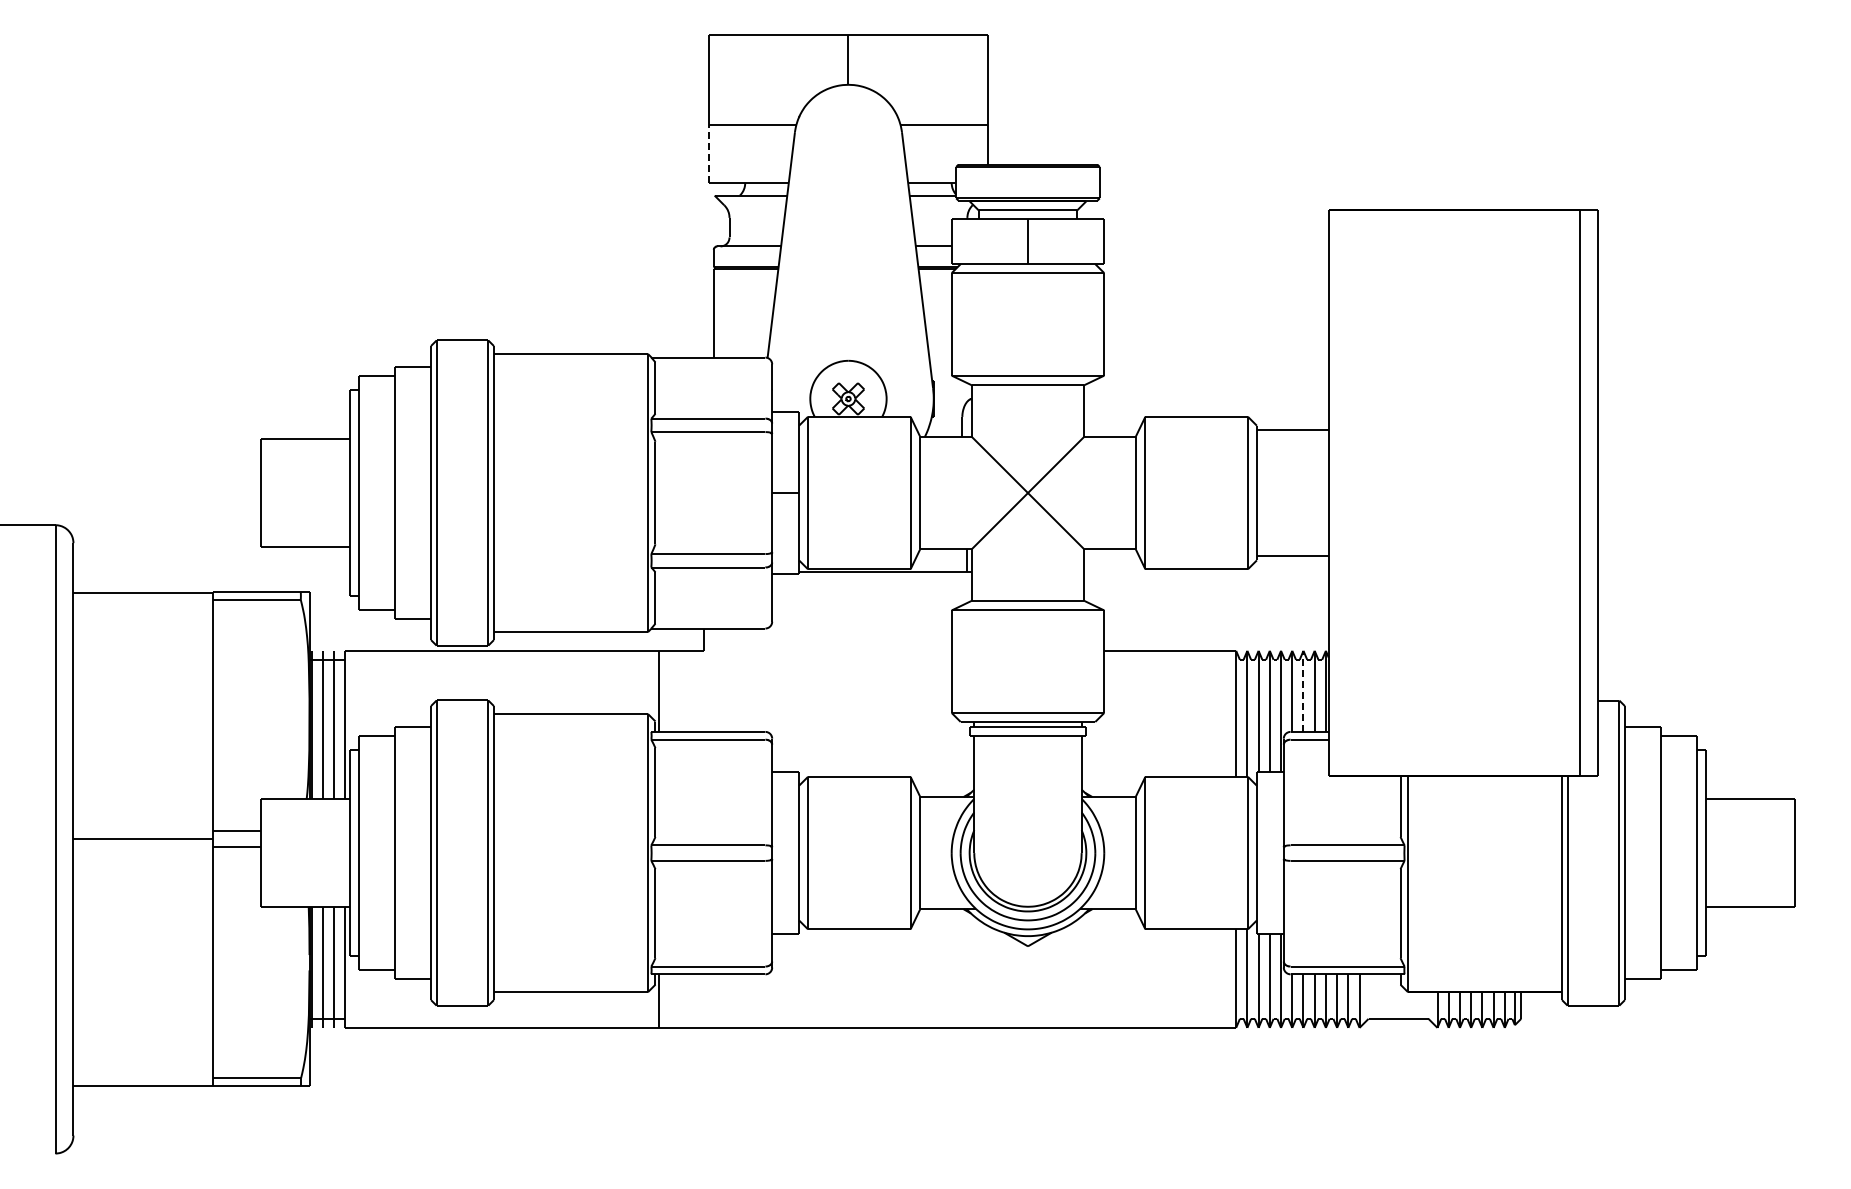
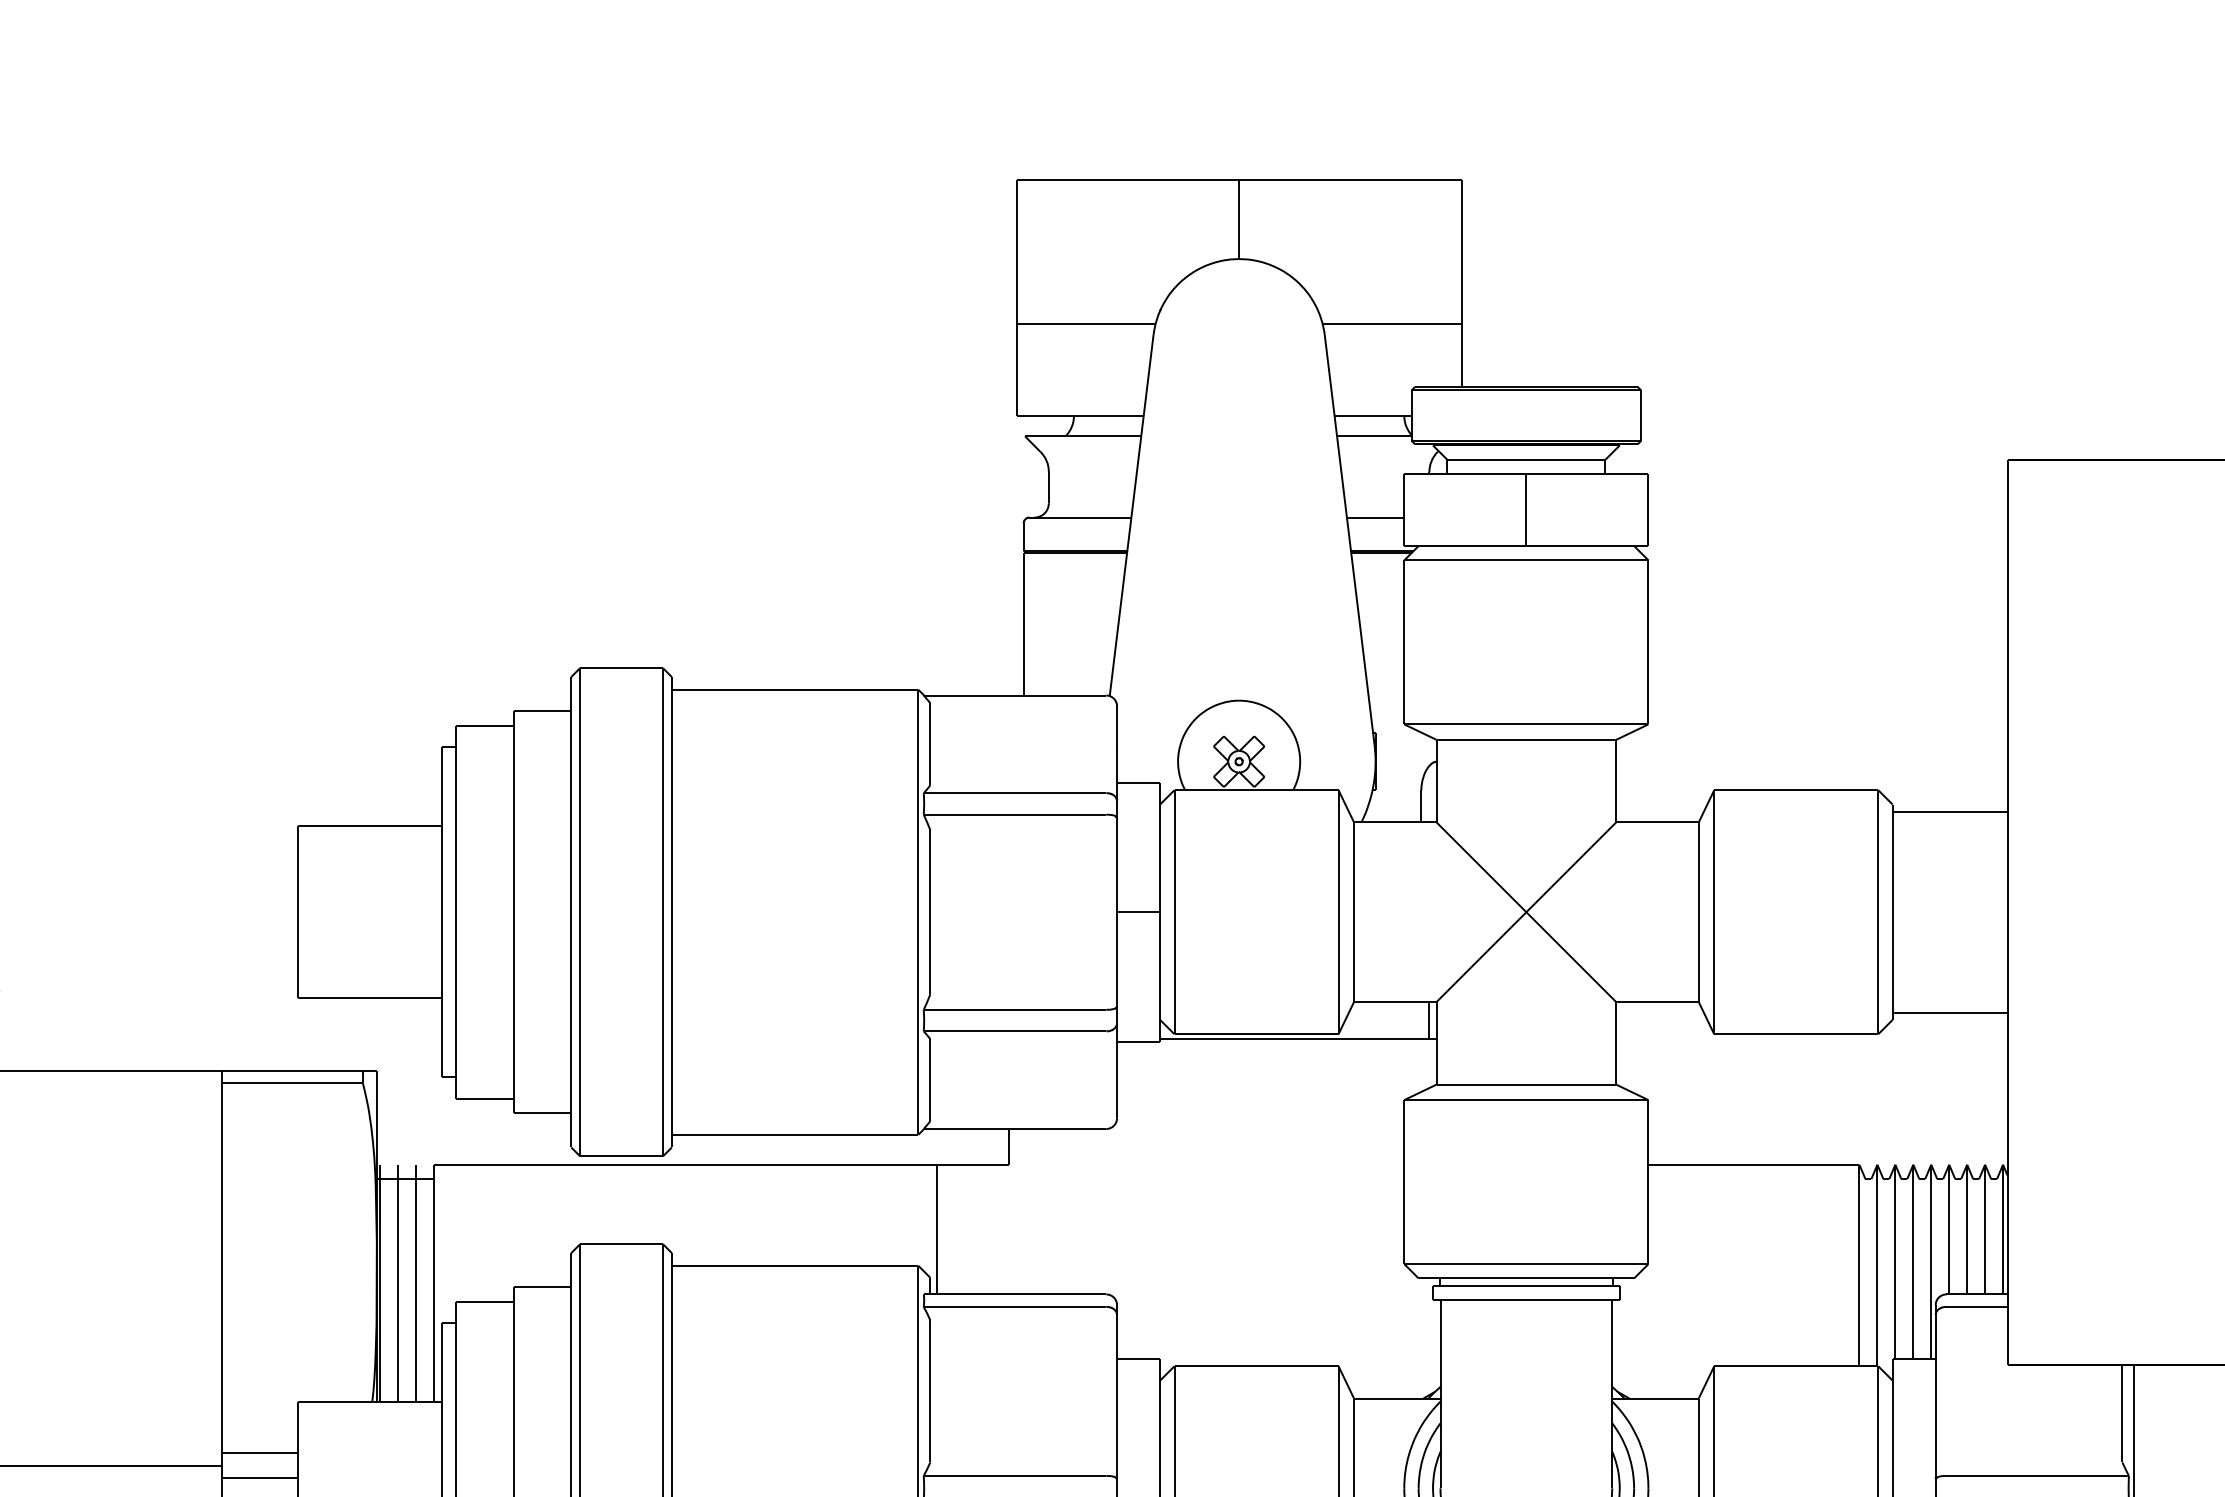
line: (709, 154) -> (1016, 370), dashed -> solid
line: (1303, 691) -> (1967, 1229), dashed -> solid

